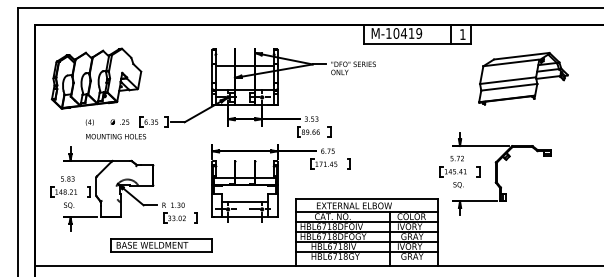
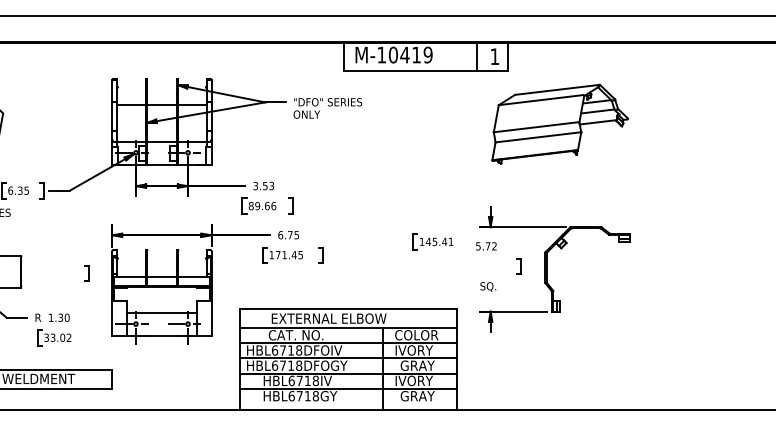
part: (523, 78) -> (560, 123), moved
part: (452, 171) -> (431, 241), moved
part: (195, 217) -> (86, 272), moved

